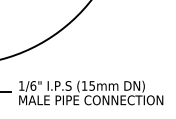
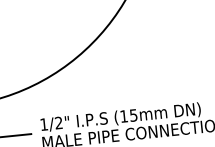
text: (33, 85) -> (59, 122), 1/6" -> 1/2"

